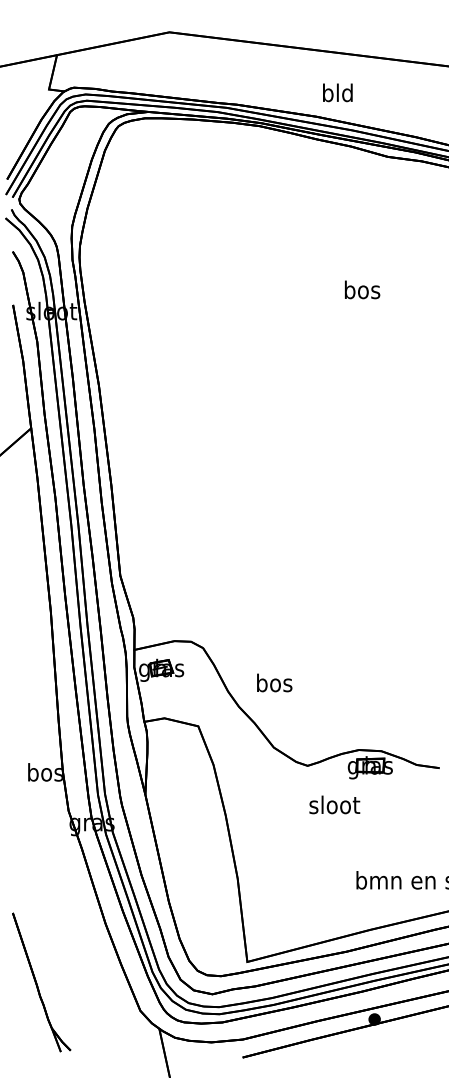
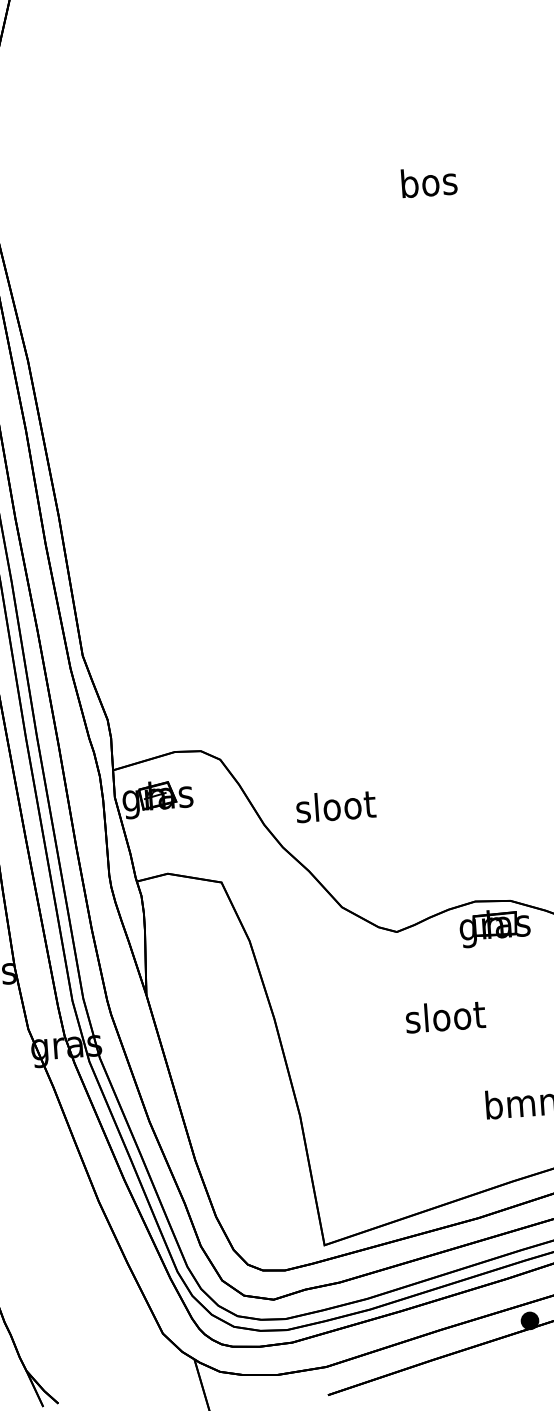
text: (274, 682) -> (335, 805), bos -> sloot
text: (334, 804) -> (445, 1015), moved

